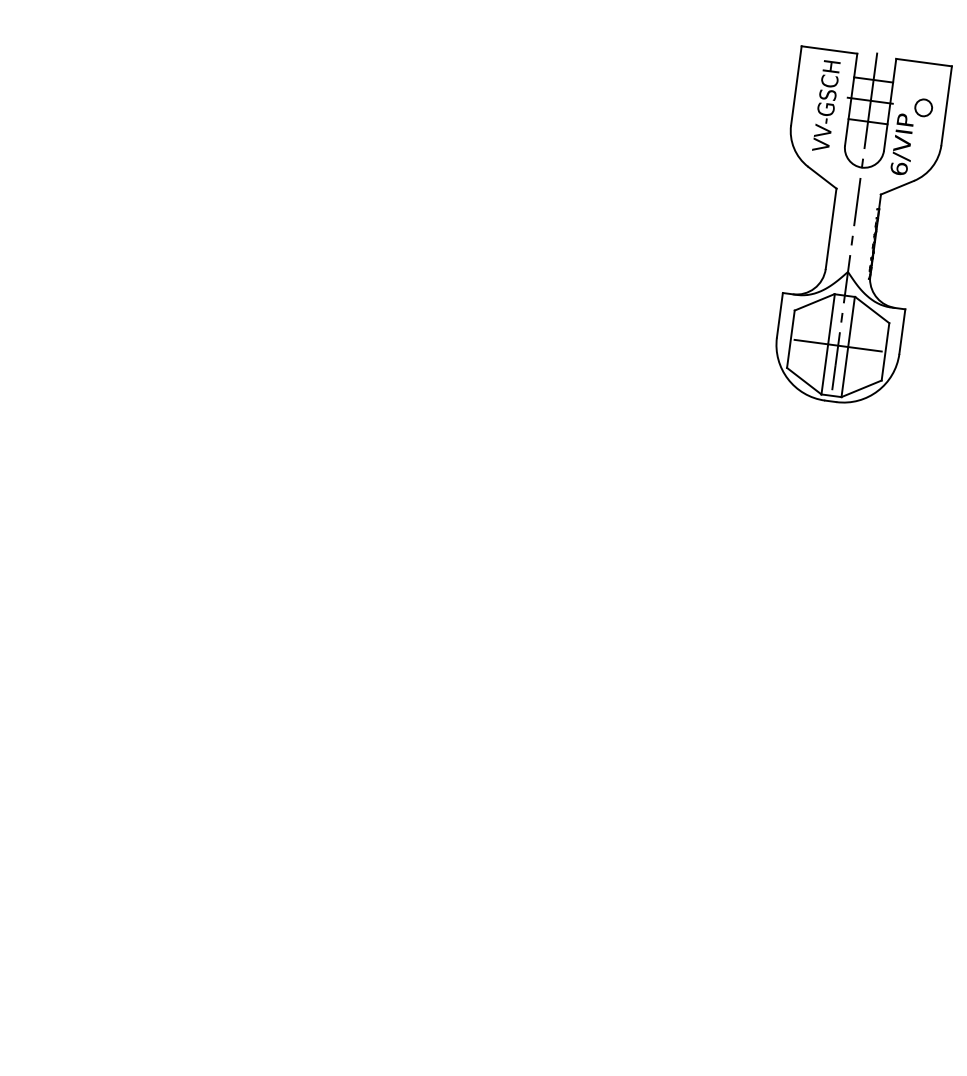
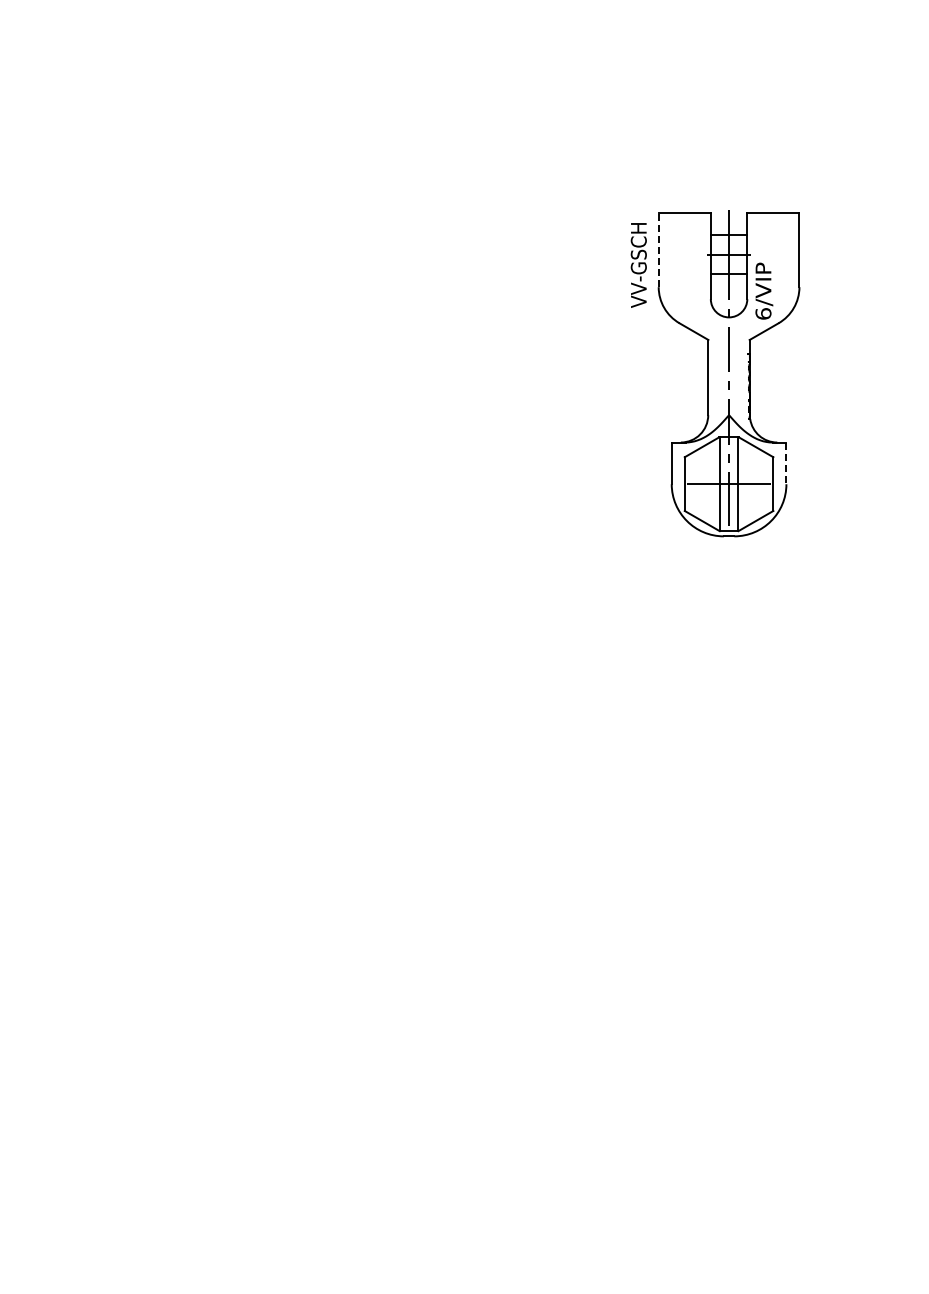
line: (796, 85) -> (658, 249), solid -> dashed
text: (826, 106) -> (638, 265), moved
circle: (923, 107) -> (778, 254), removed
line: (902, 331) -> (786, 463), solid -> dashed

